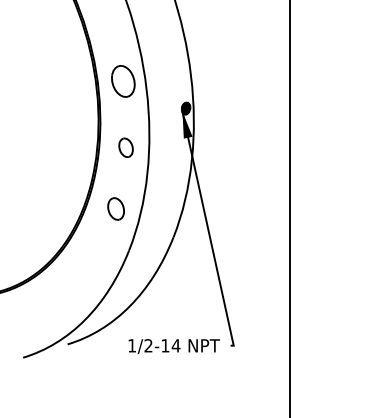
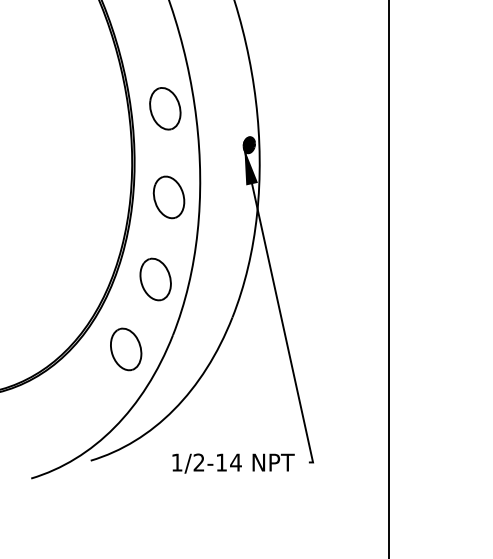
part: (125, 147) -> (168, 197), size x1.67
part: (115, 208) -> (154, 278), size x1.43
part: (93, 260) -> (125, 348), added

